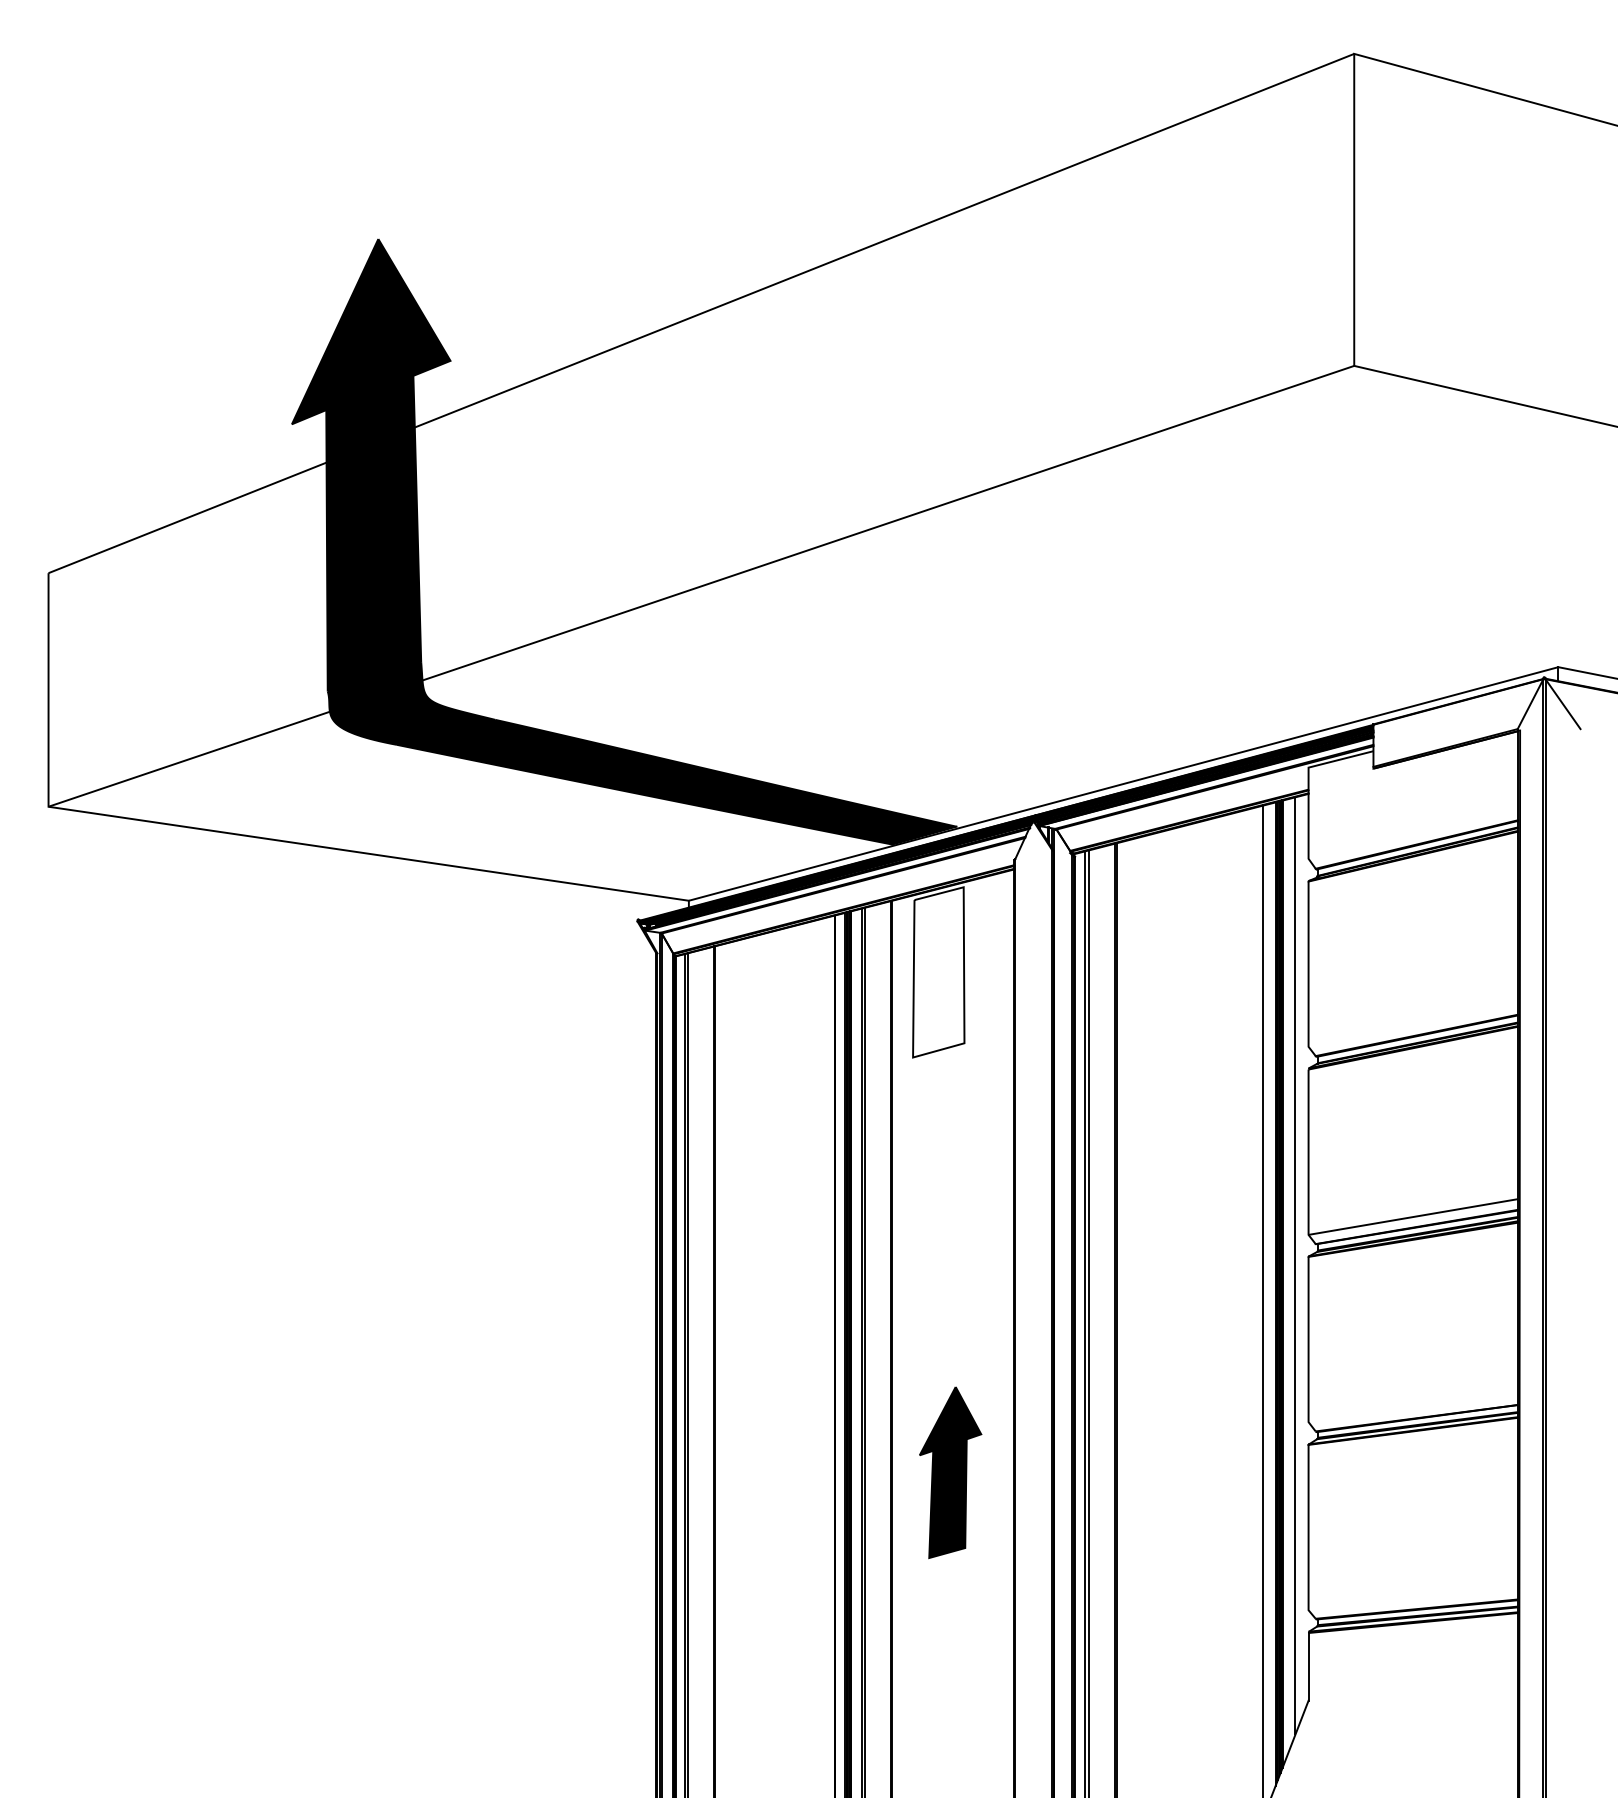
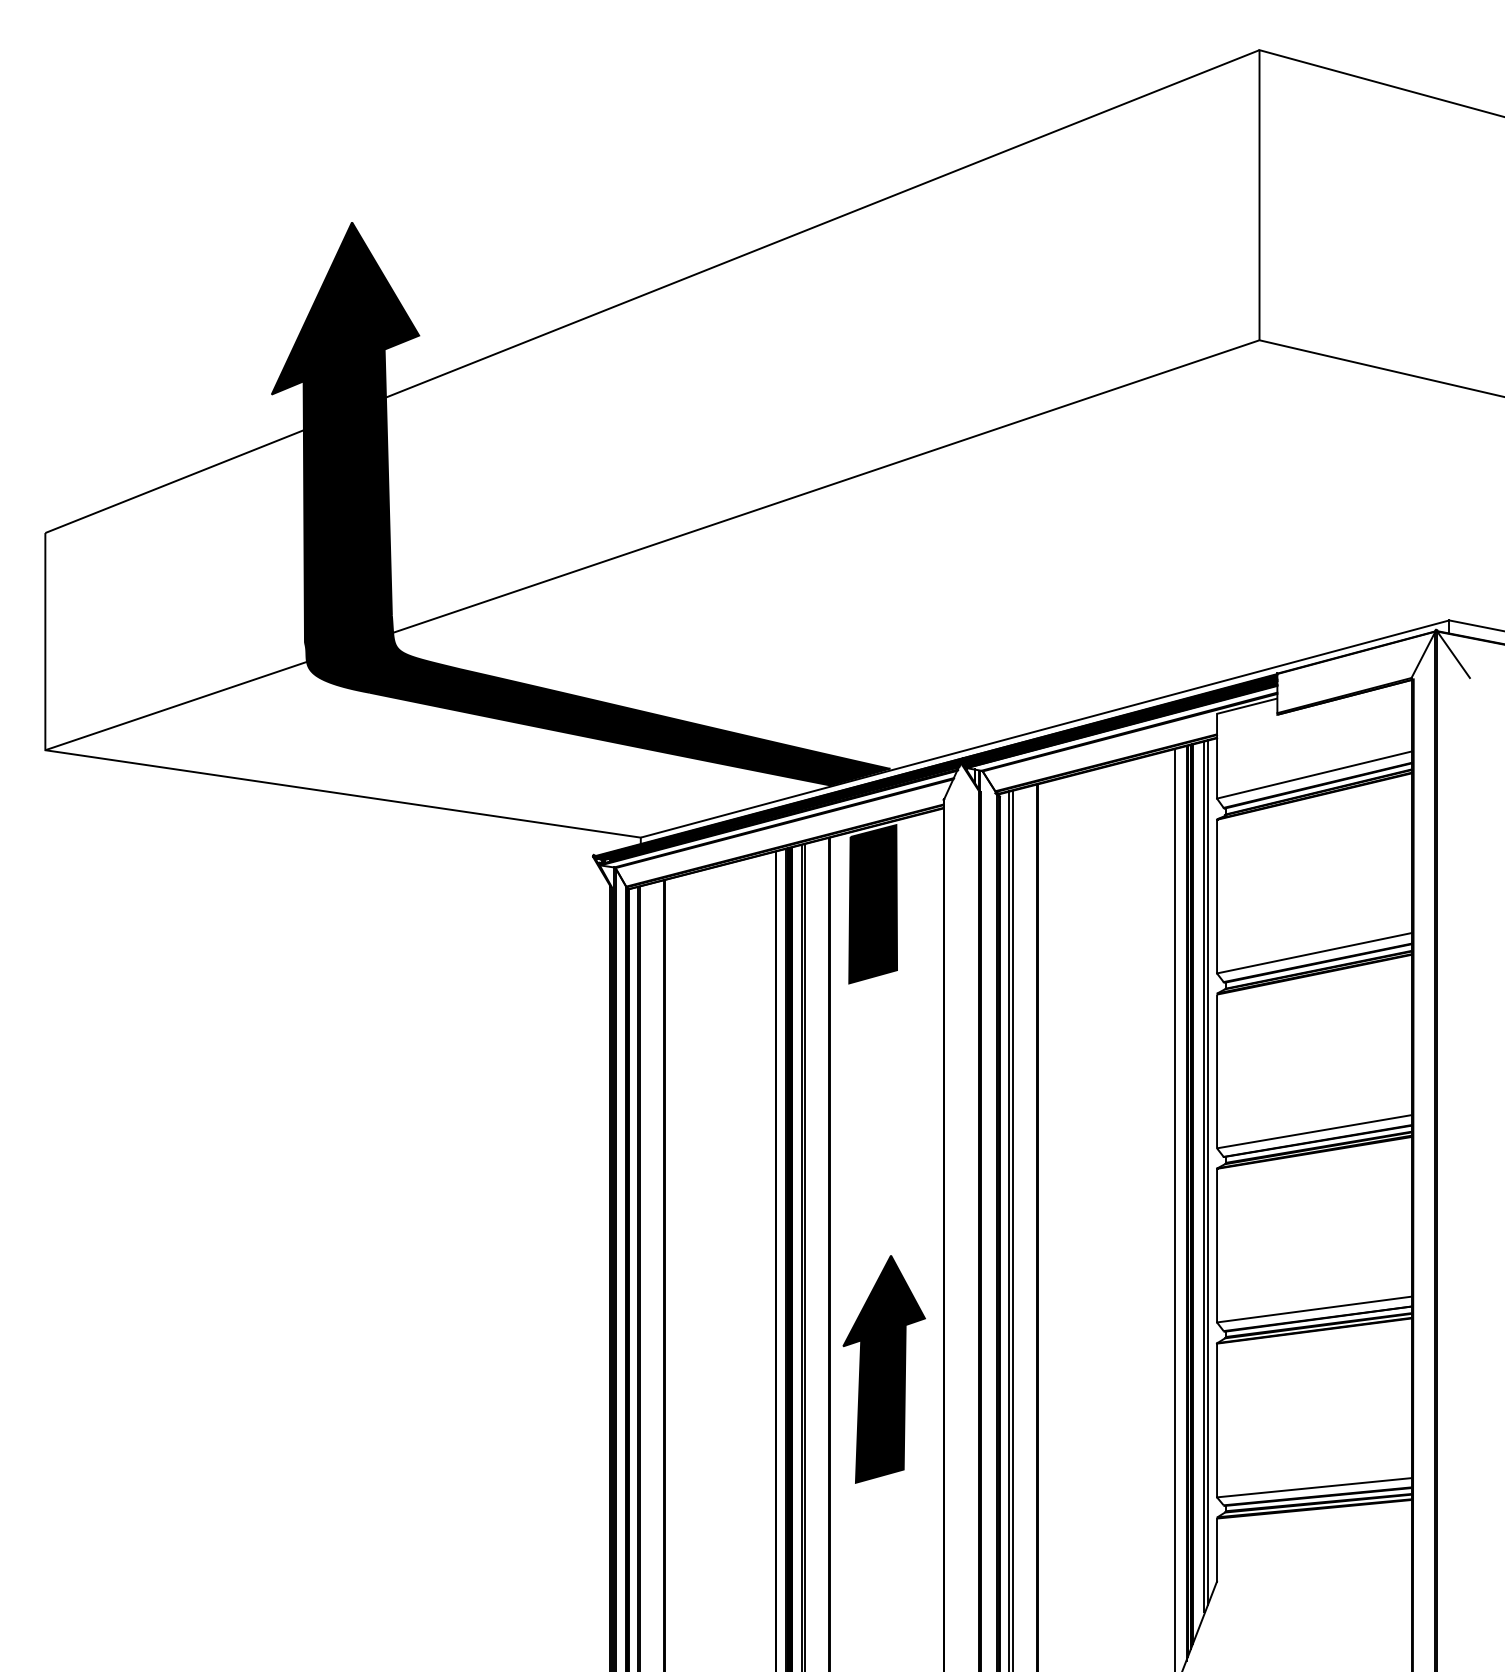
line: (1413, 832) -> (1314, 774), added
fill: (939, 972) -> (873, 904), added
line: (1413, 1025) -> (1314, 953), added
line: (1298, 1260) -> (1207, 1172), added
line: (1413, 1408) -> (1314, 1309), added
part: (949, 1472) -> (883, 1369), size x1.43
line: (1413, 1599) -> (1314, 1487), added

